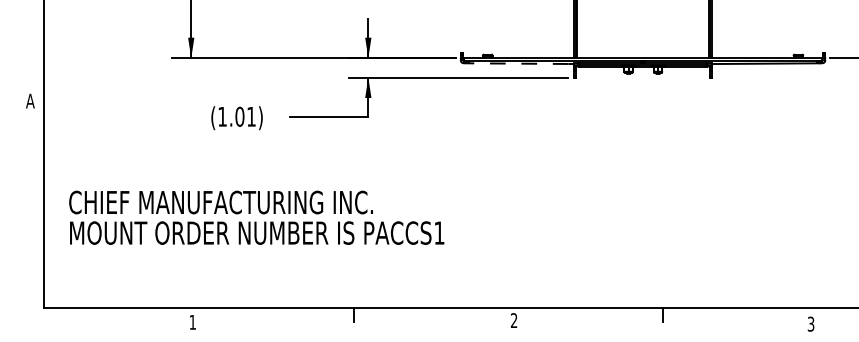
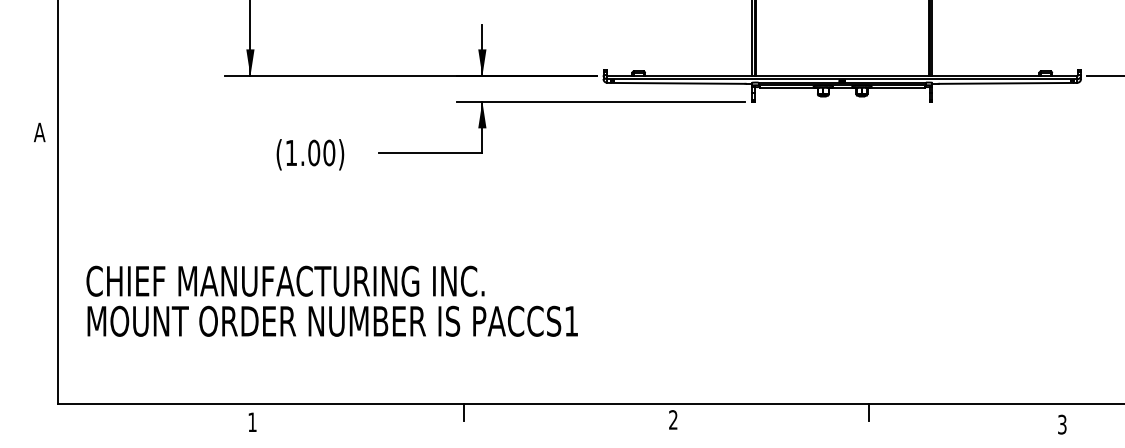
line: (518, 63) -> (678, 83), dashed -> solid
text: (251, 116) -> (329, 152), (1.01) -> (1.00)
text: (256, 217) -> (331, 300), moved

